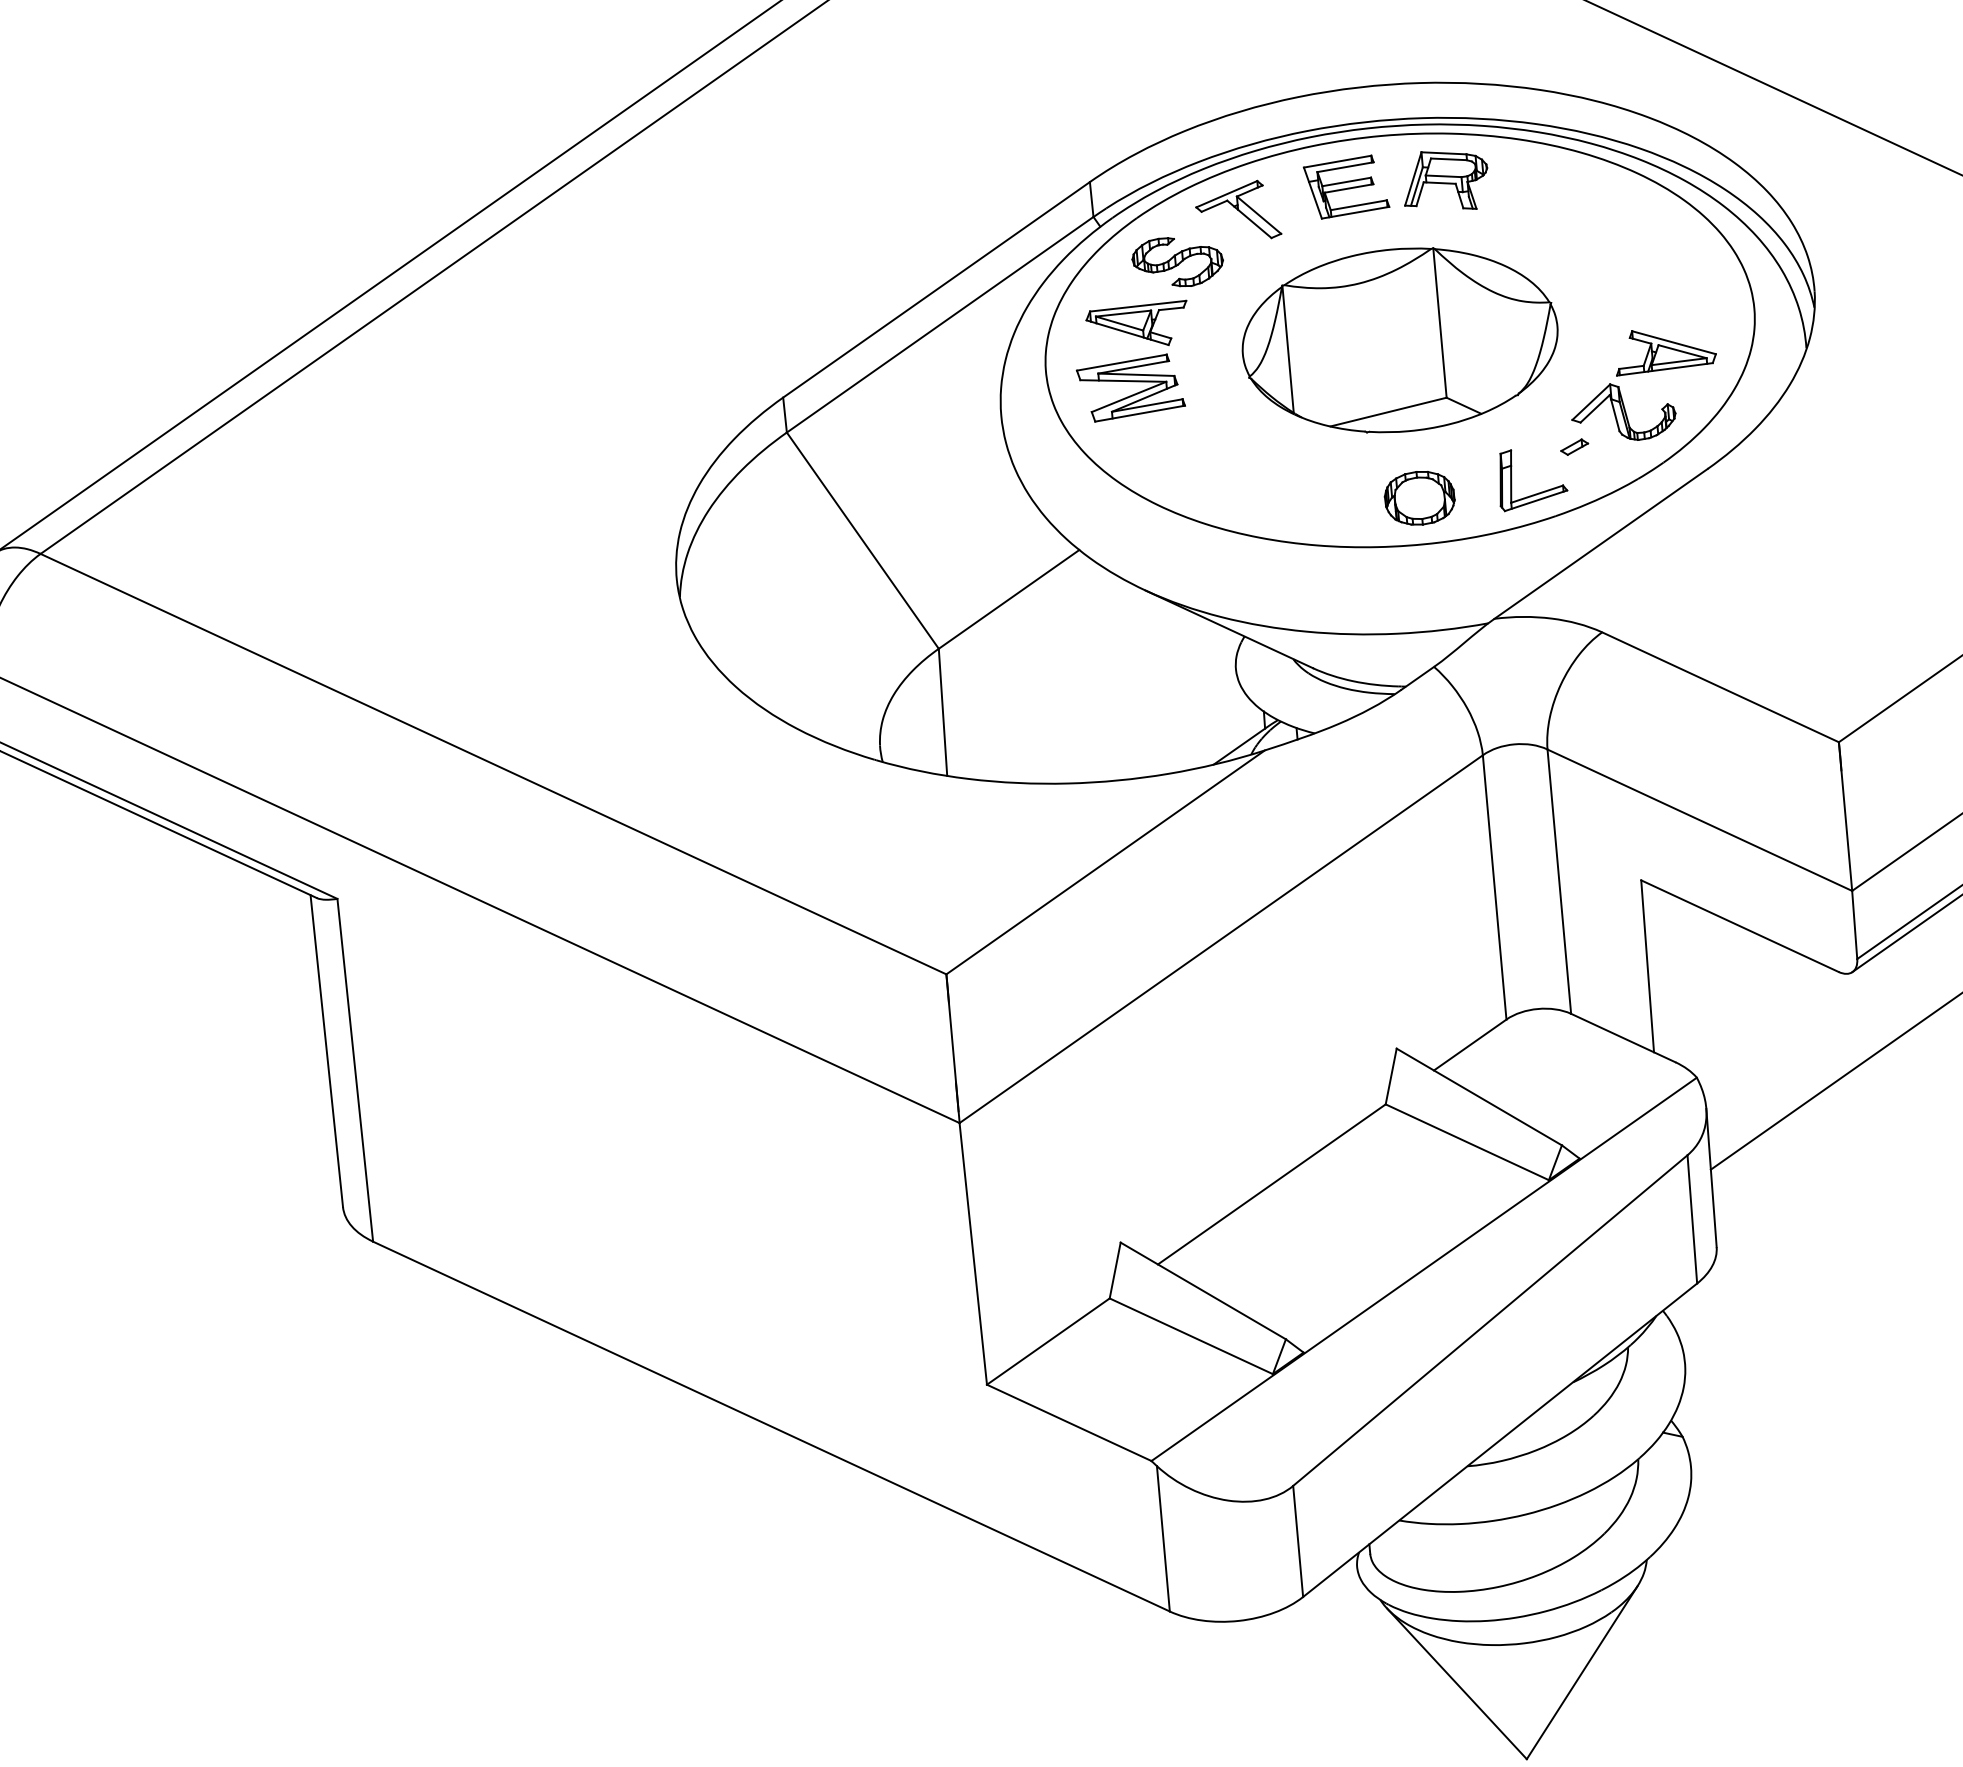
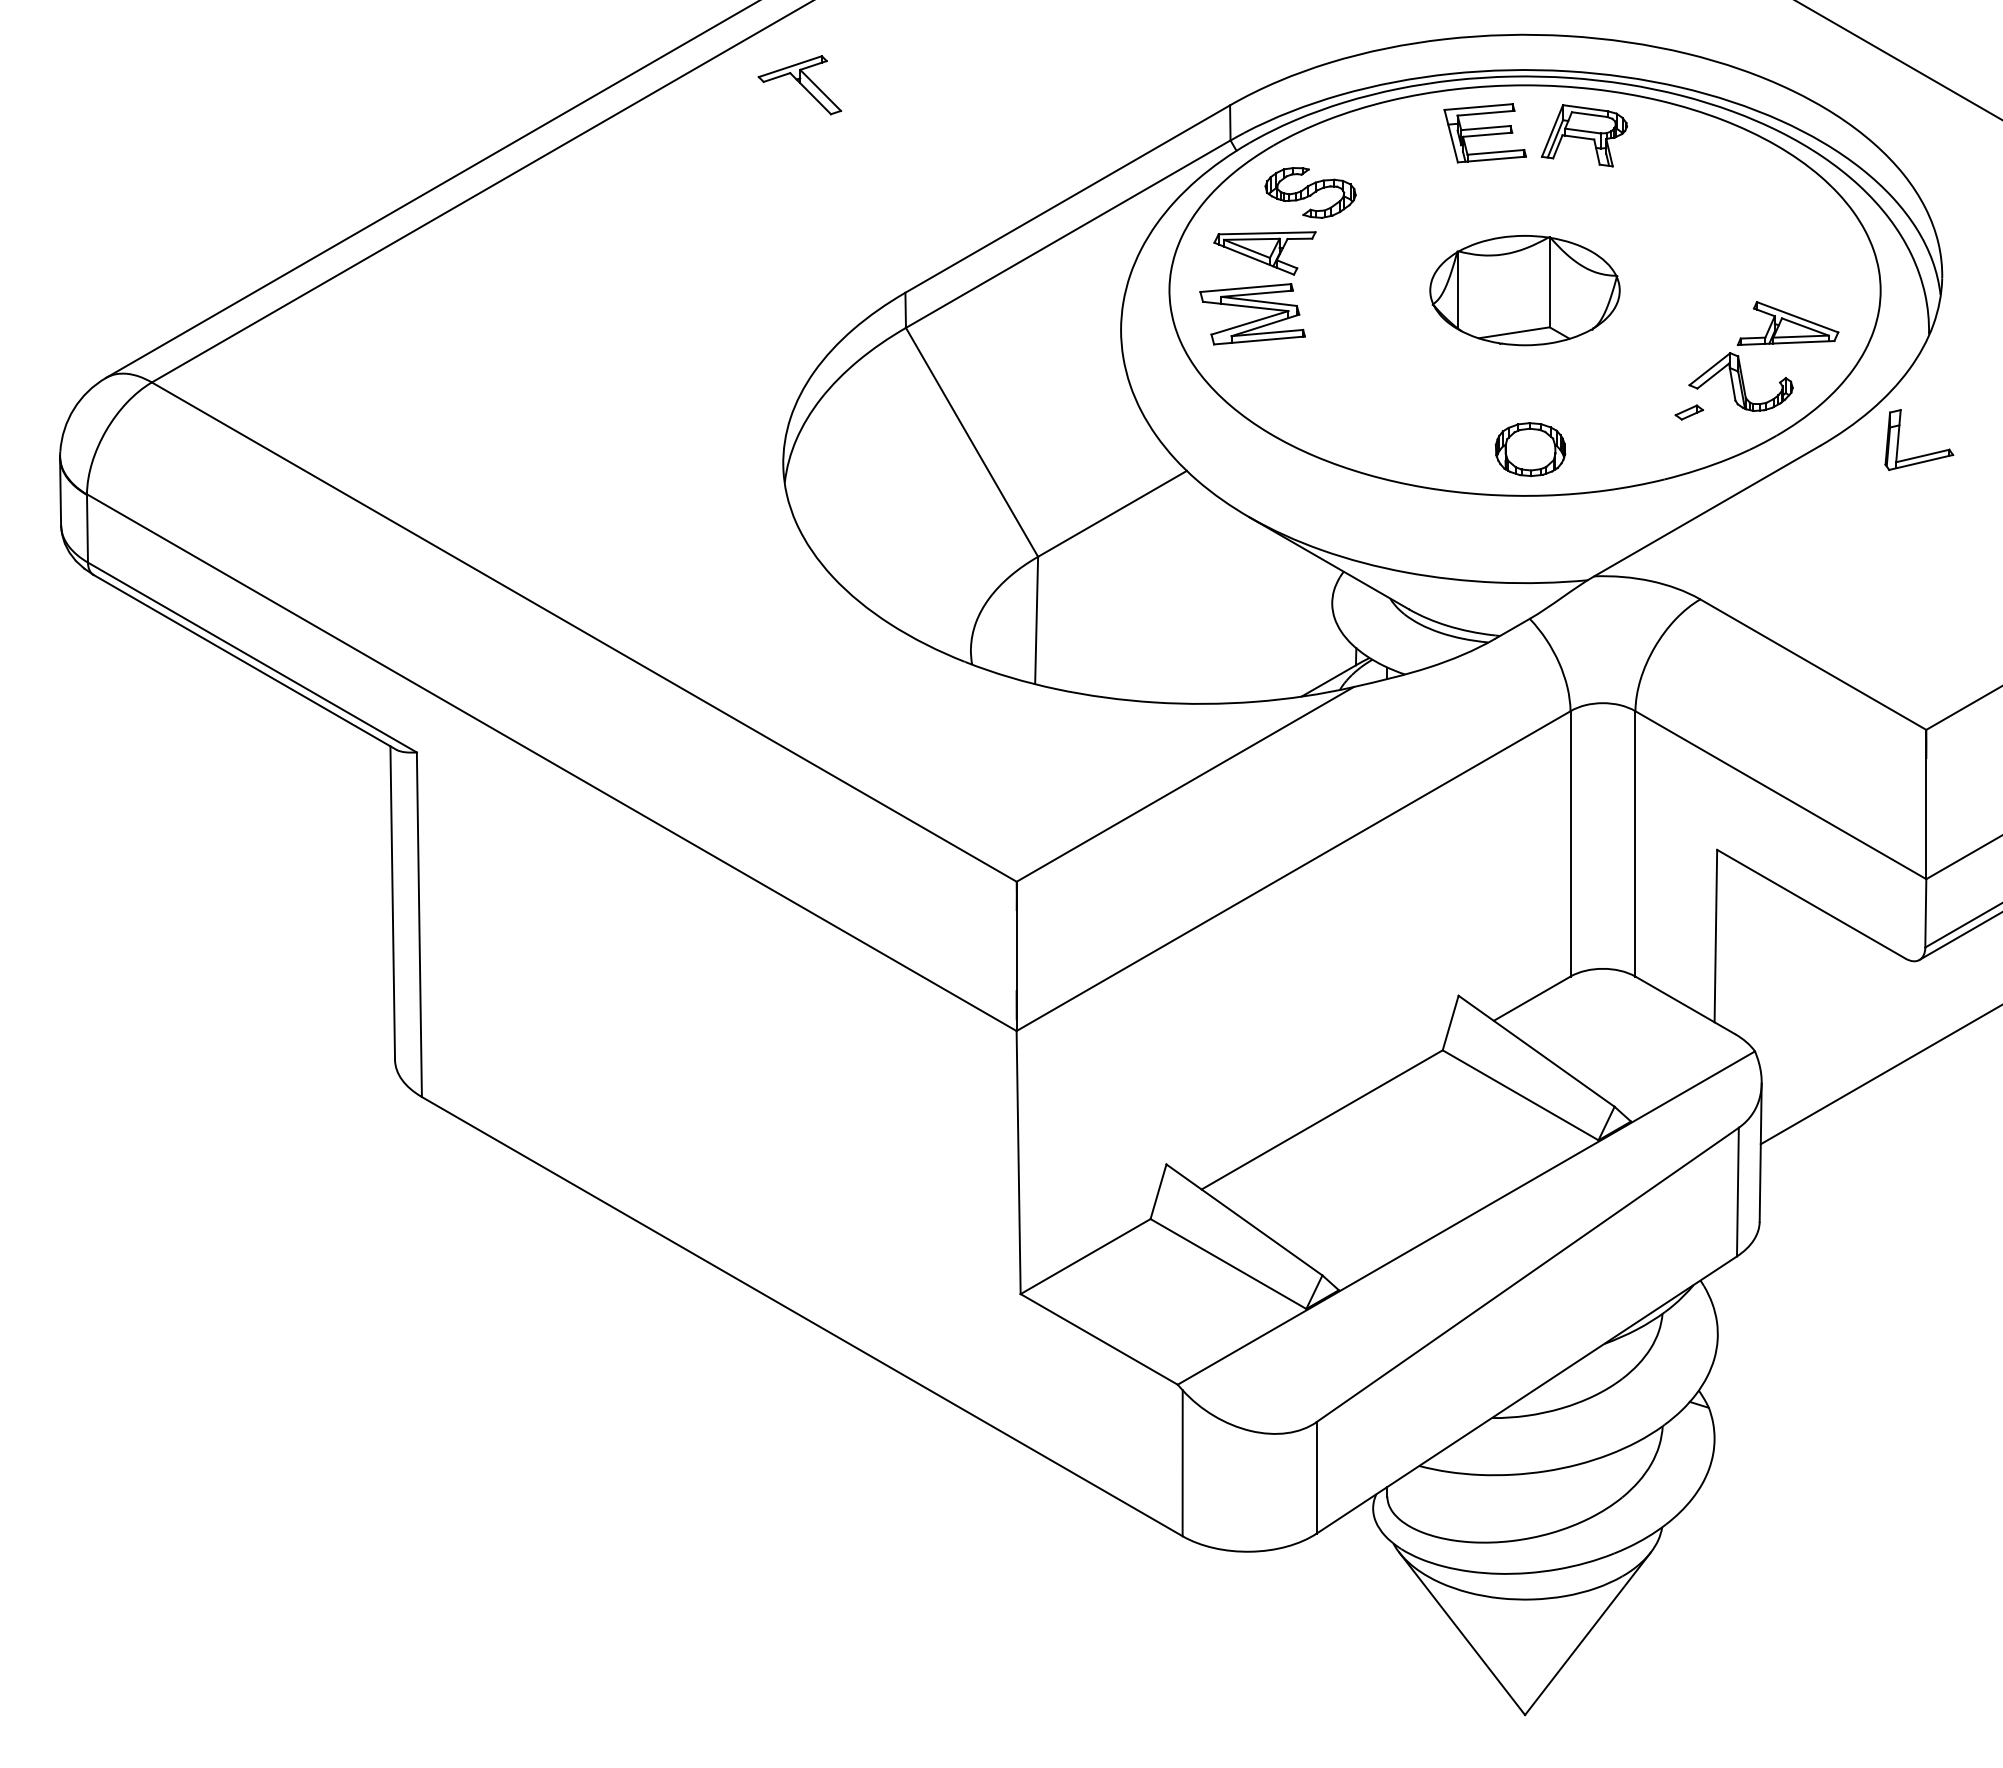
part: (1237, 212) -> (799, 85), moved
part: (1399, 340) -> (1524, 290), size x0.6
part: (1537, 492) -> (1923, 454), moved

